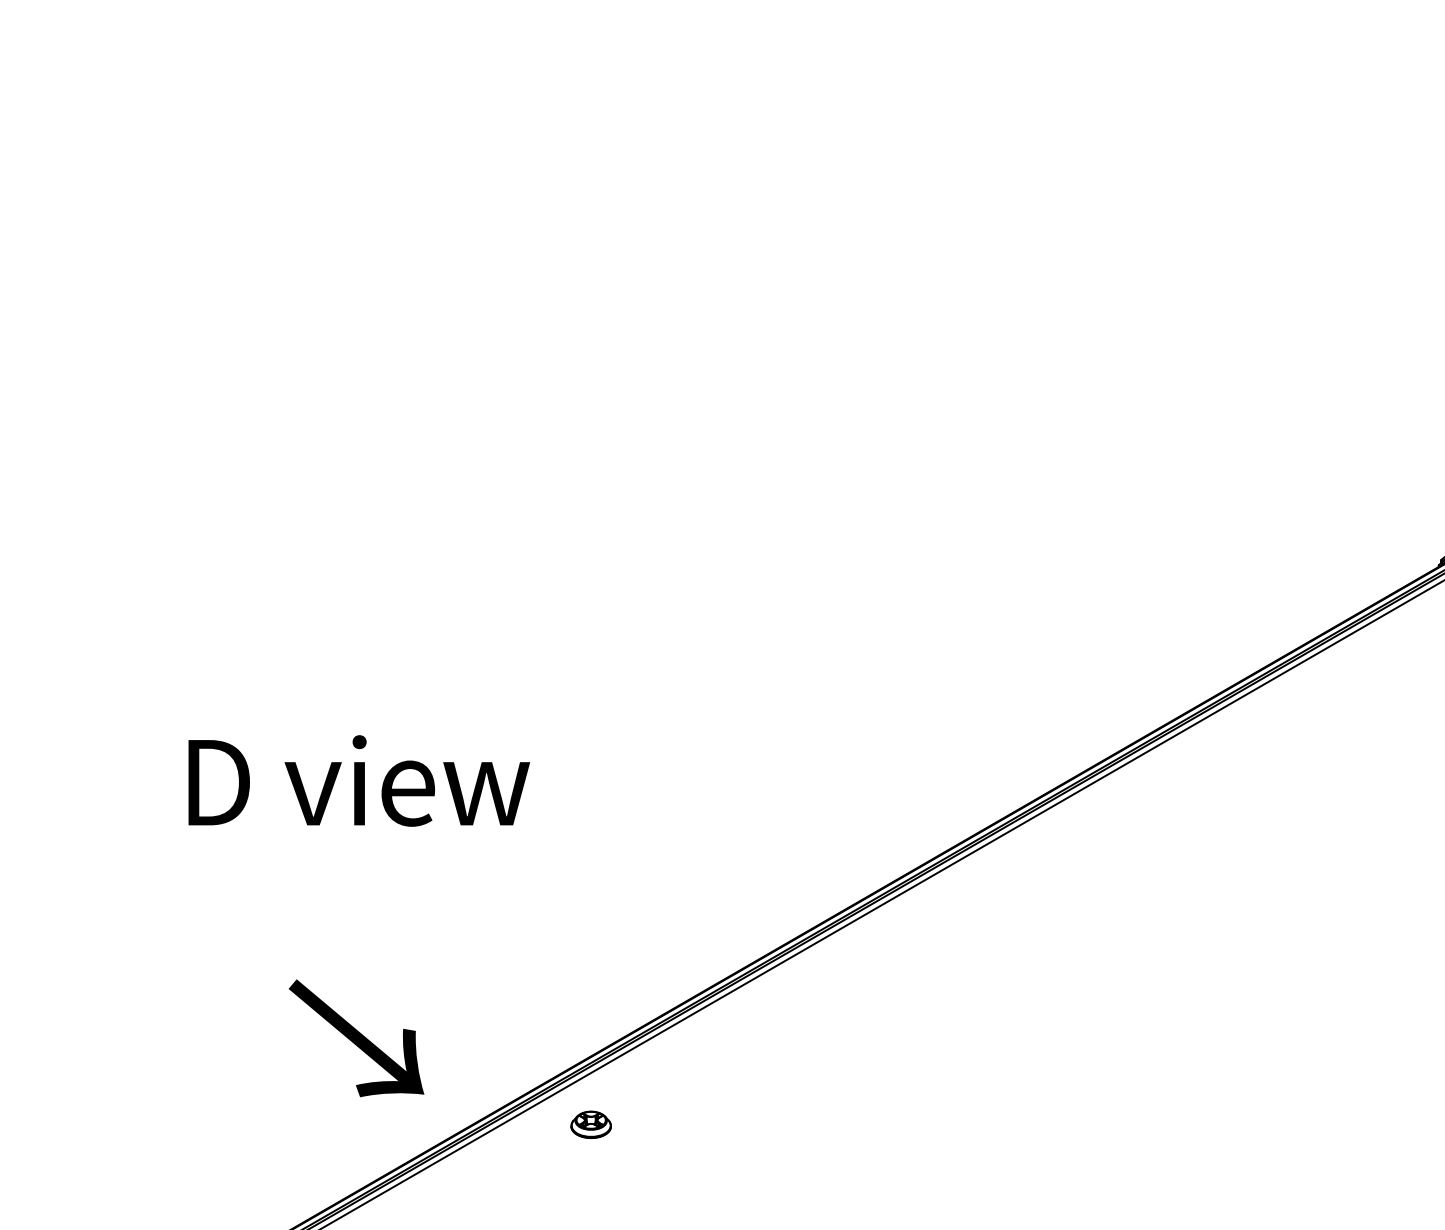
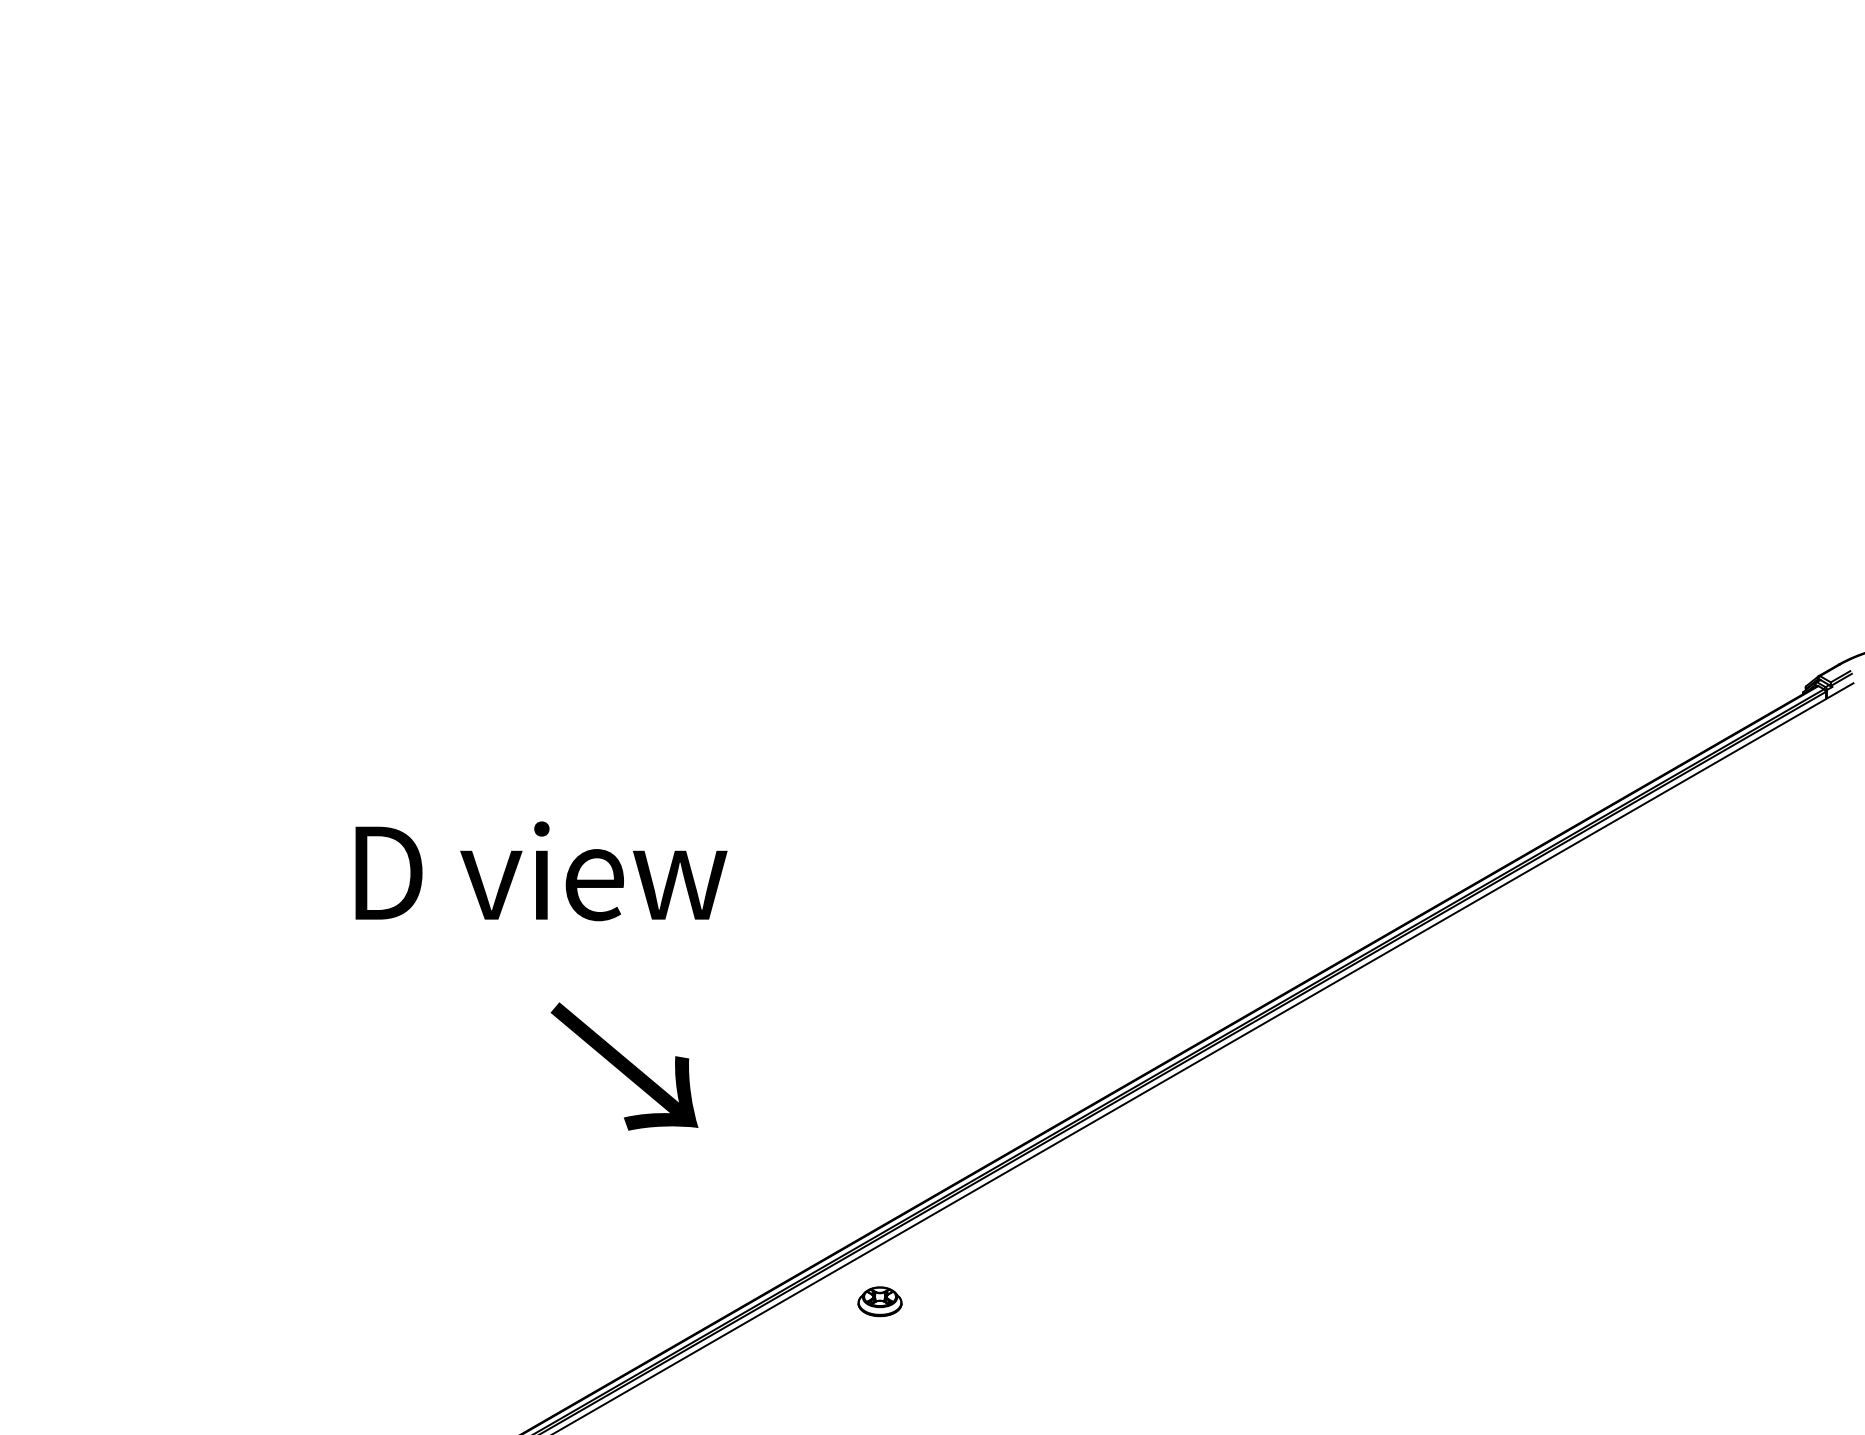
text: (359, 781) -> (541, 871), moved
text: (356, 1038) -> (624, 1066), moved

